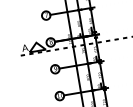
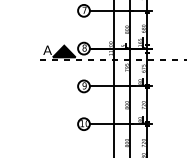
fill: (36, 46) -> (63, 51), added

